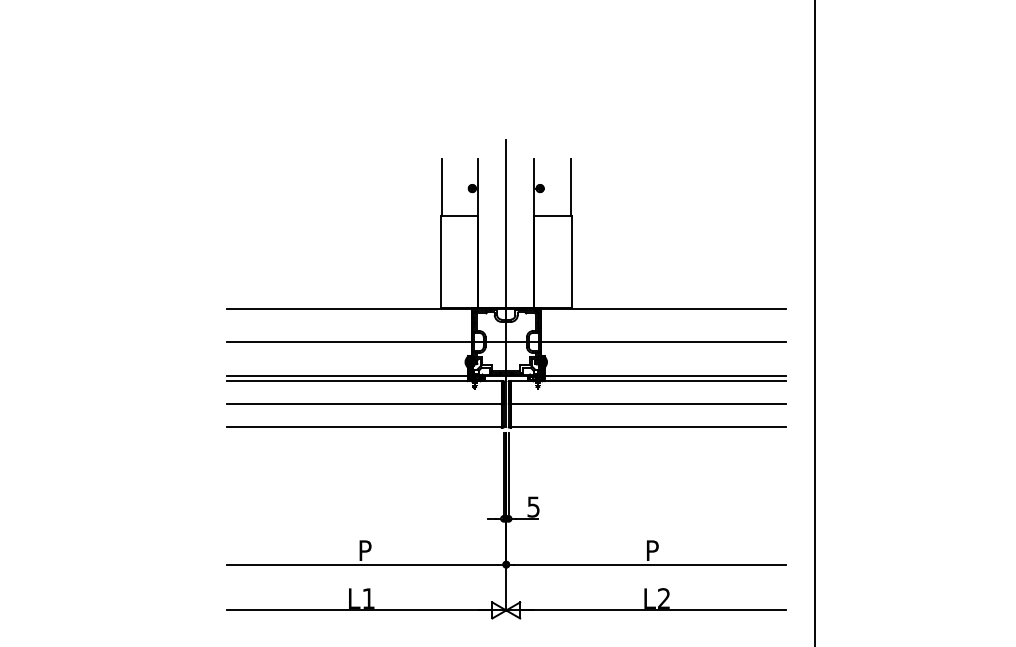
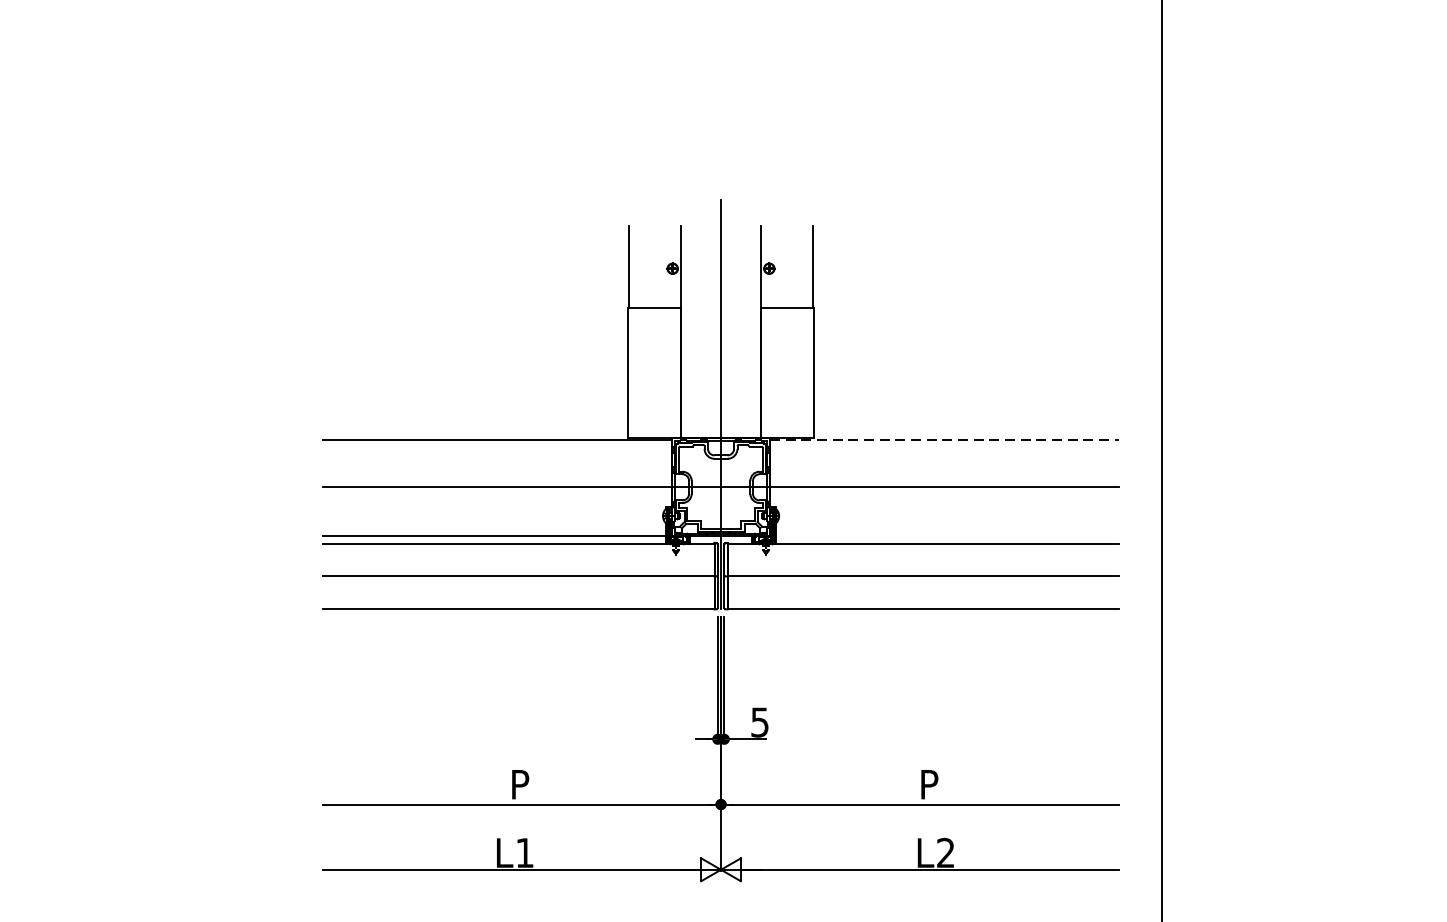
line: (663, 309) -> (945, 441), solid -> dashed
line: (664, 375) -> (946, 535), removed

